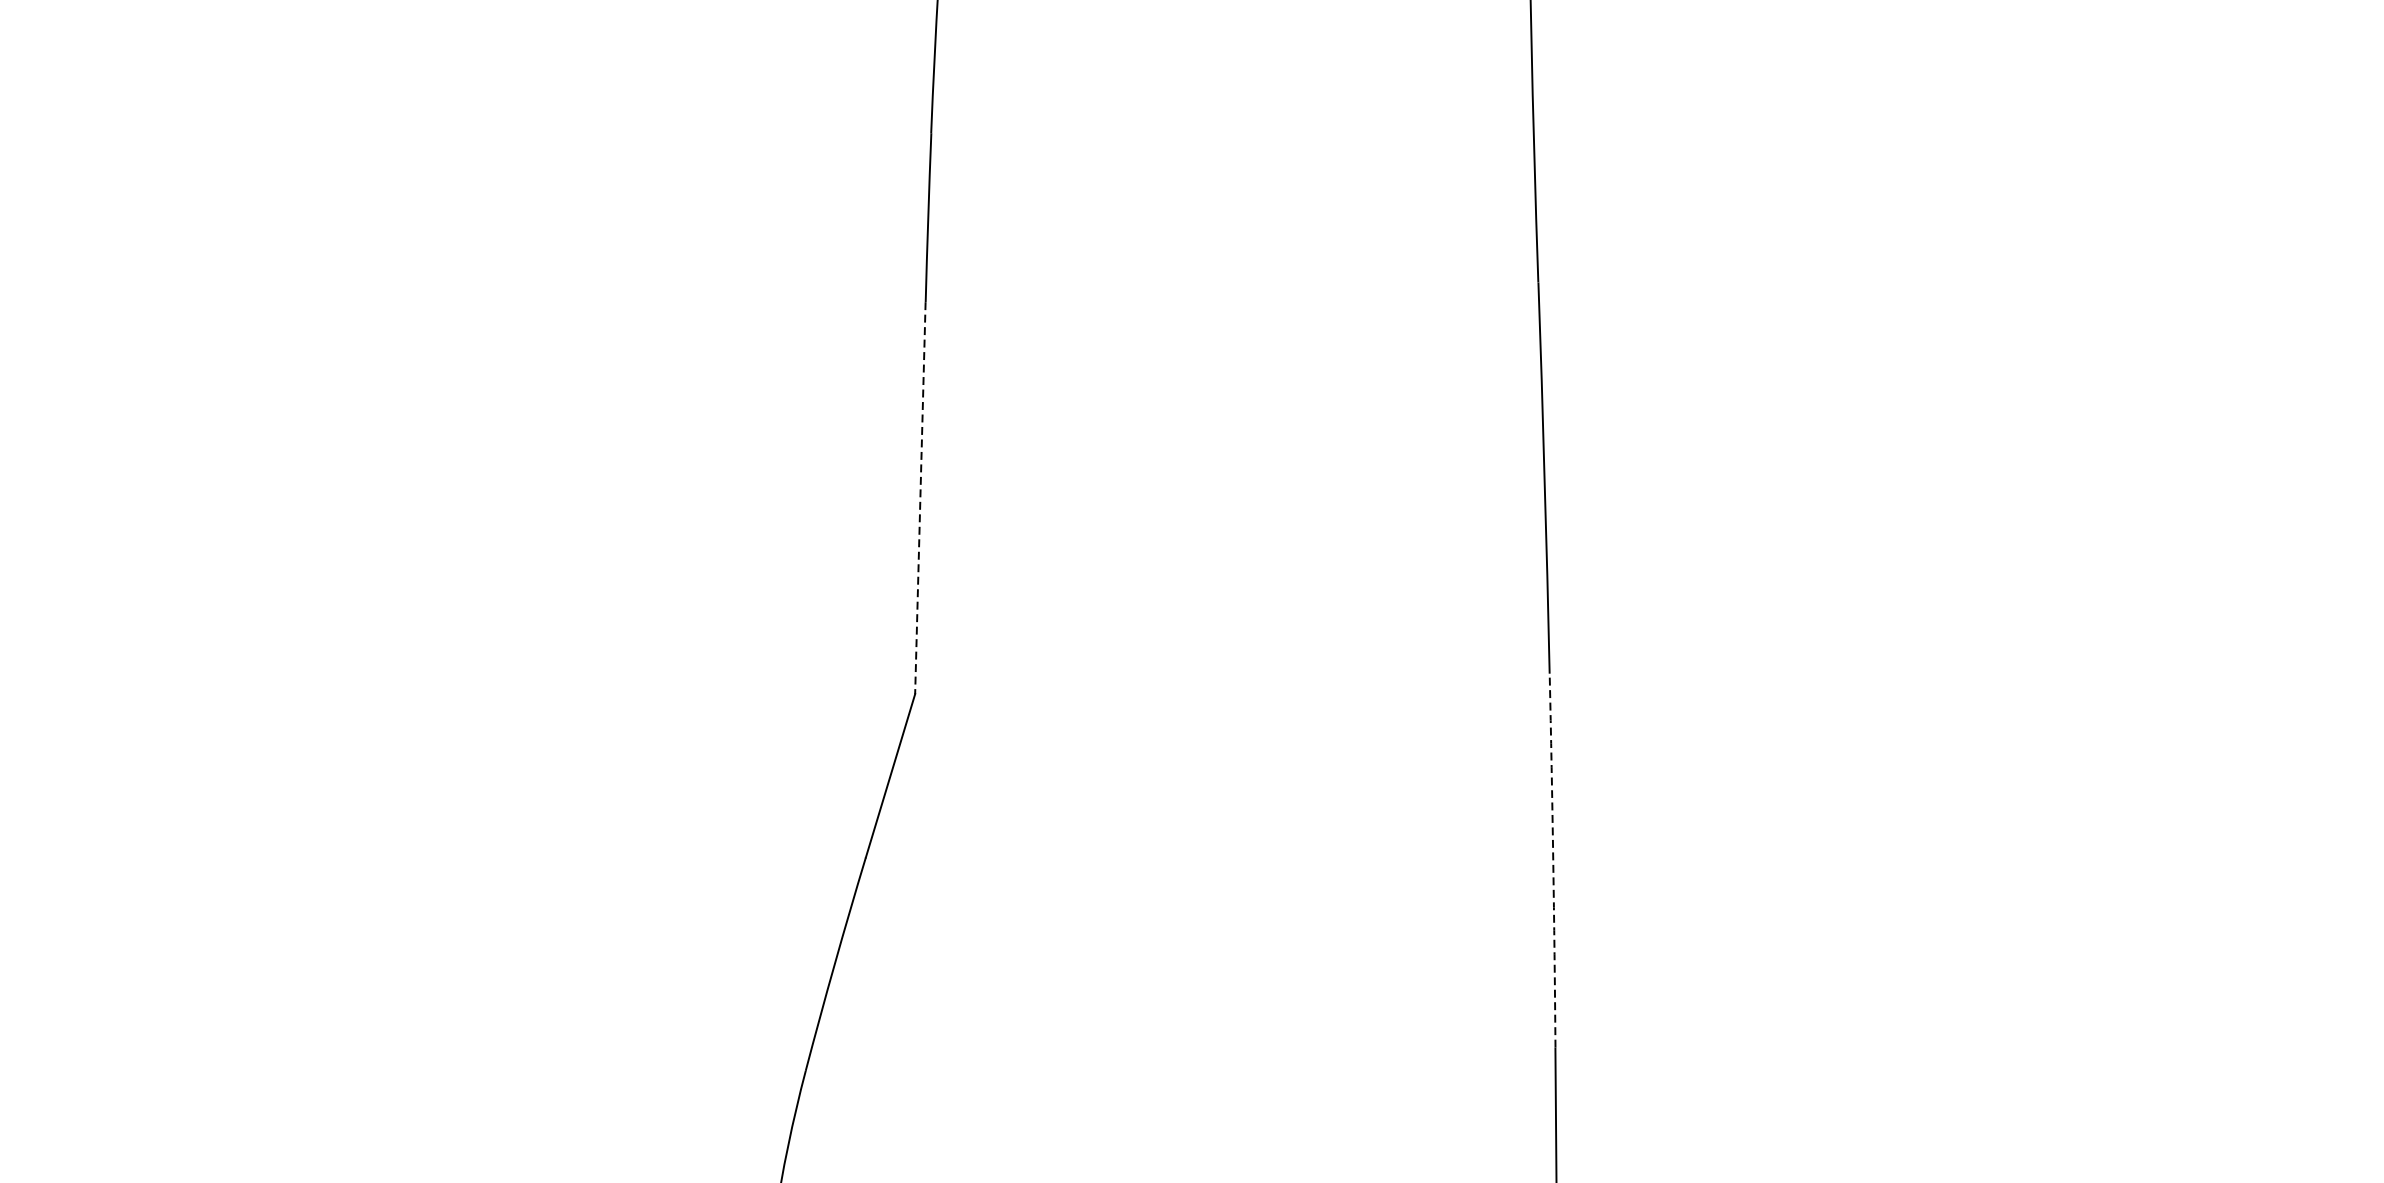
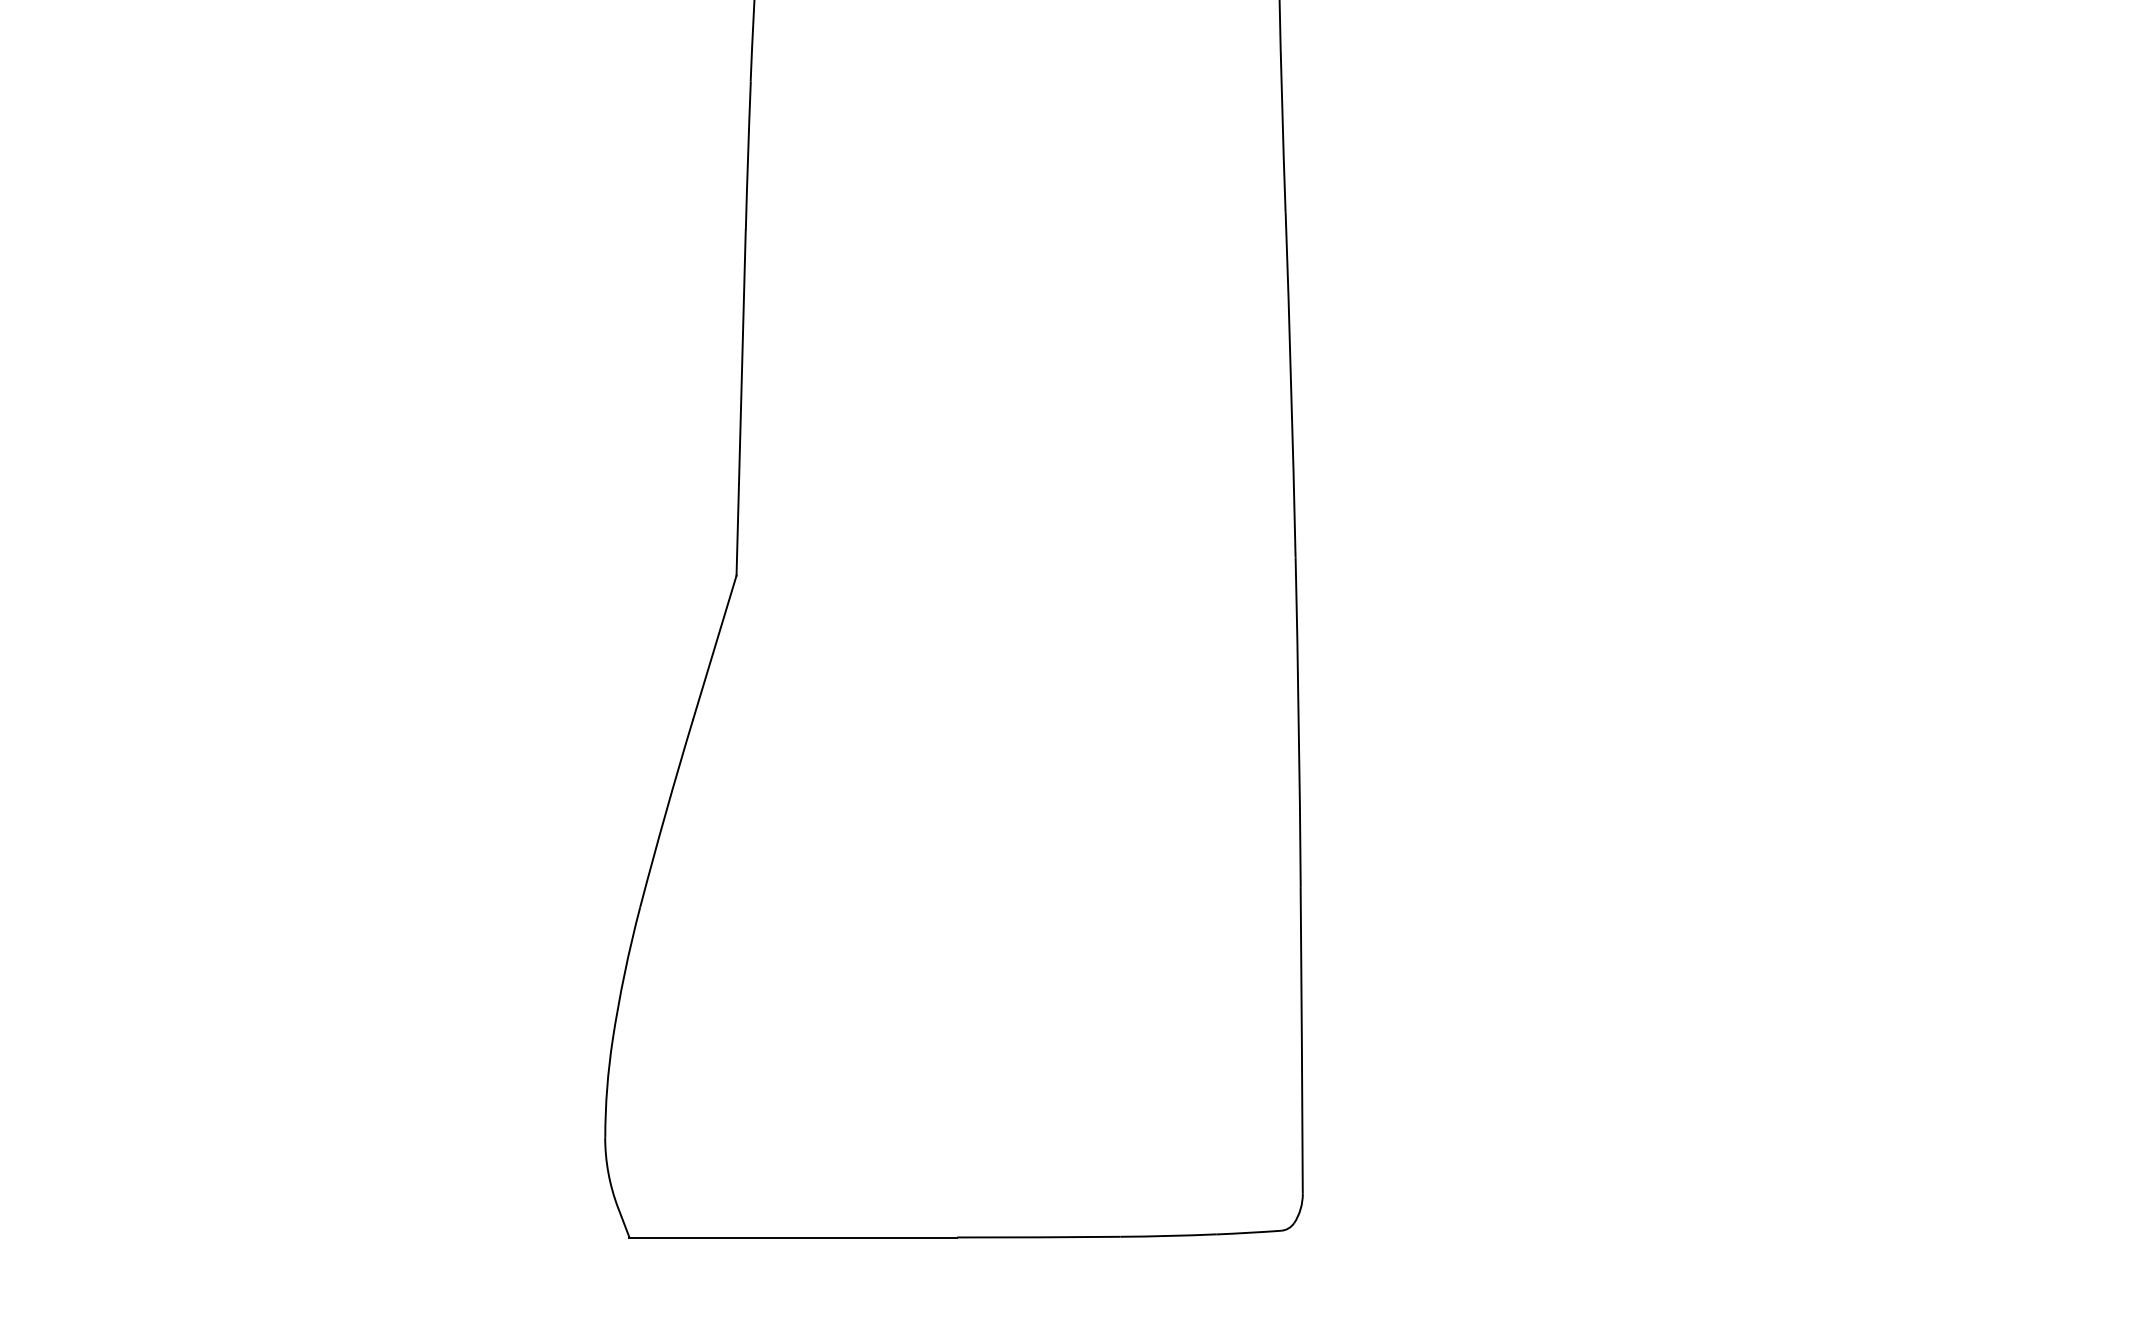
line: (920, 497) -> (741, 402), dashed -> solid
arc: (1552, 860) -> (1298, 722), dashed -> solid

